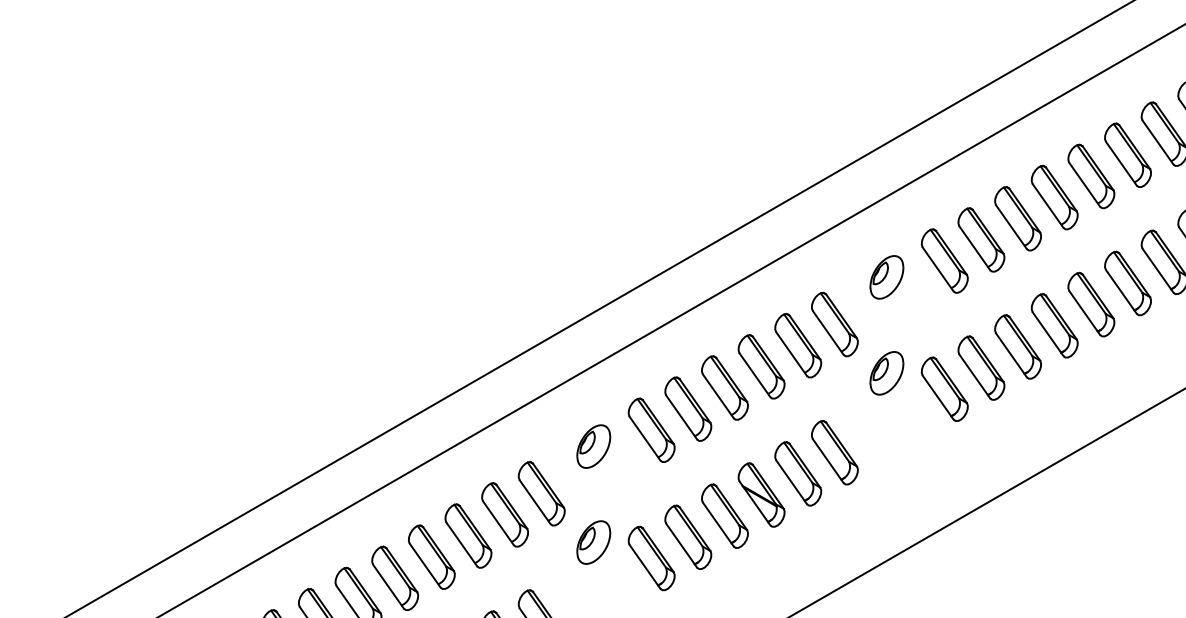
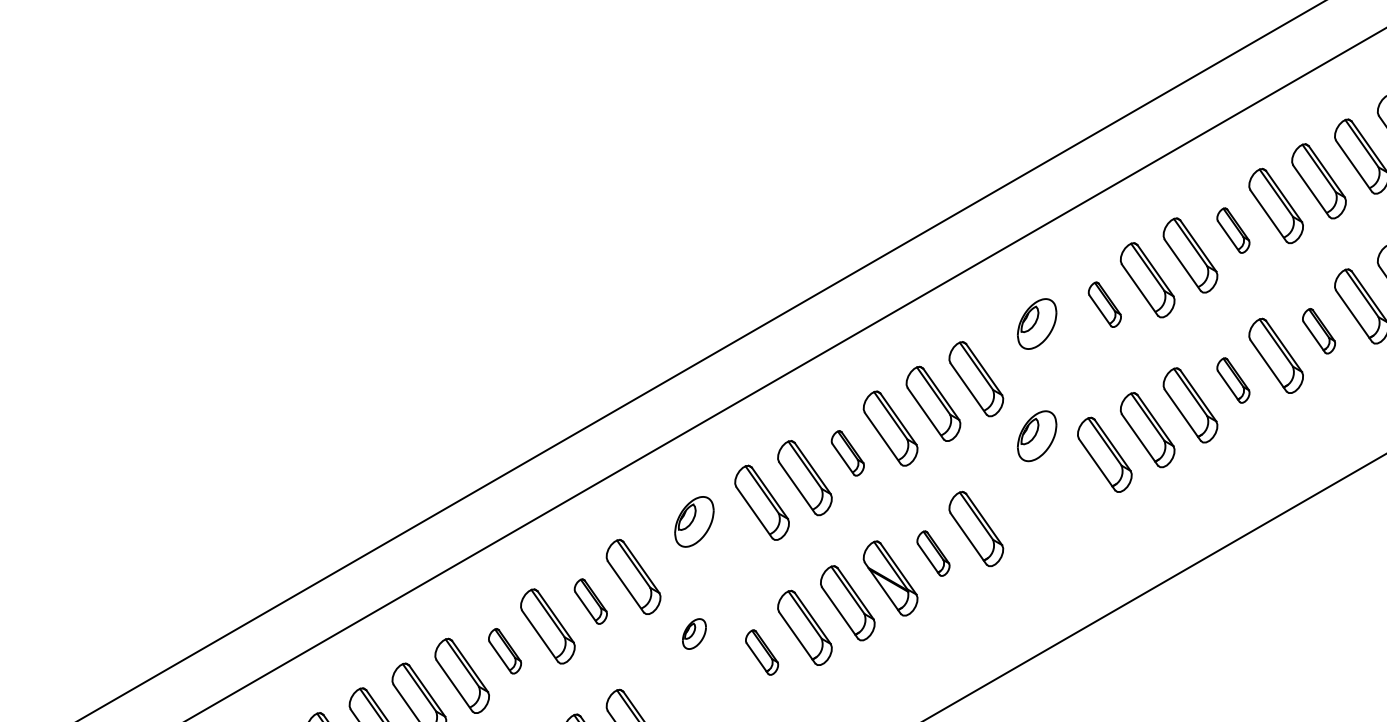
part: (1054, 197) -> (1233, 230), size x0.6
part: (944, 260) -> (1104, 304), size x0.6
part: (1127, 283) -> (1318, 331), size x0.6
part: (1054, 325) -> (1233, 380), size x0.6
part: (724, 388) -> (847, 453), size x0.6
part: (798, 473) -> (933, 553), size x0.6
part: (504, 514) -> (590, 601), size x0.6
part: (593, 542) -> (694, 633), size x0.6
part: (431, 557) -> (504, 651), size x0.6
part: (651, 558) -> (761, 652), size x0.6

